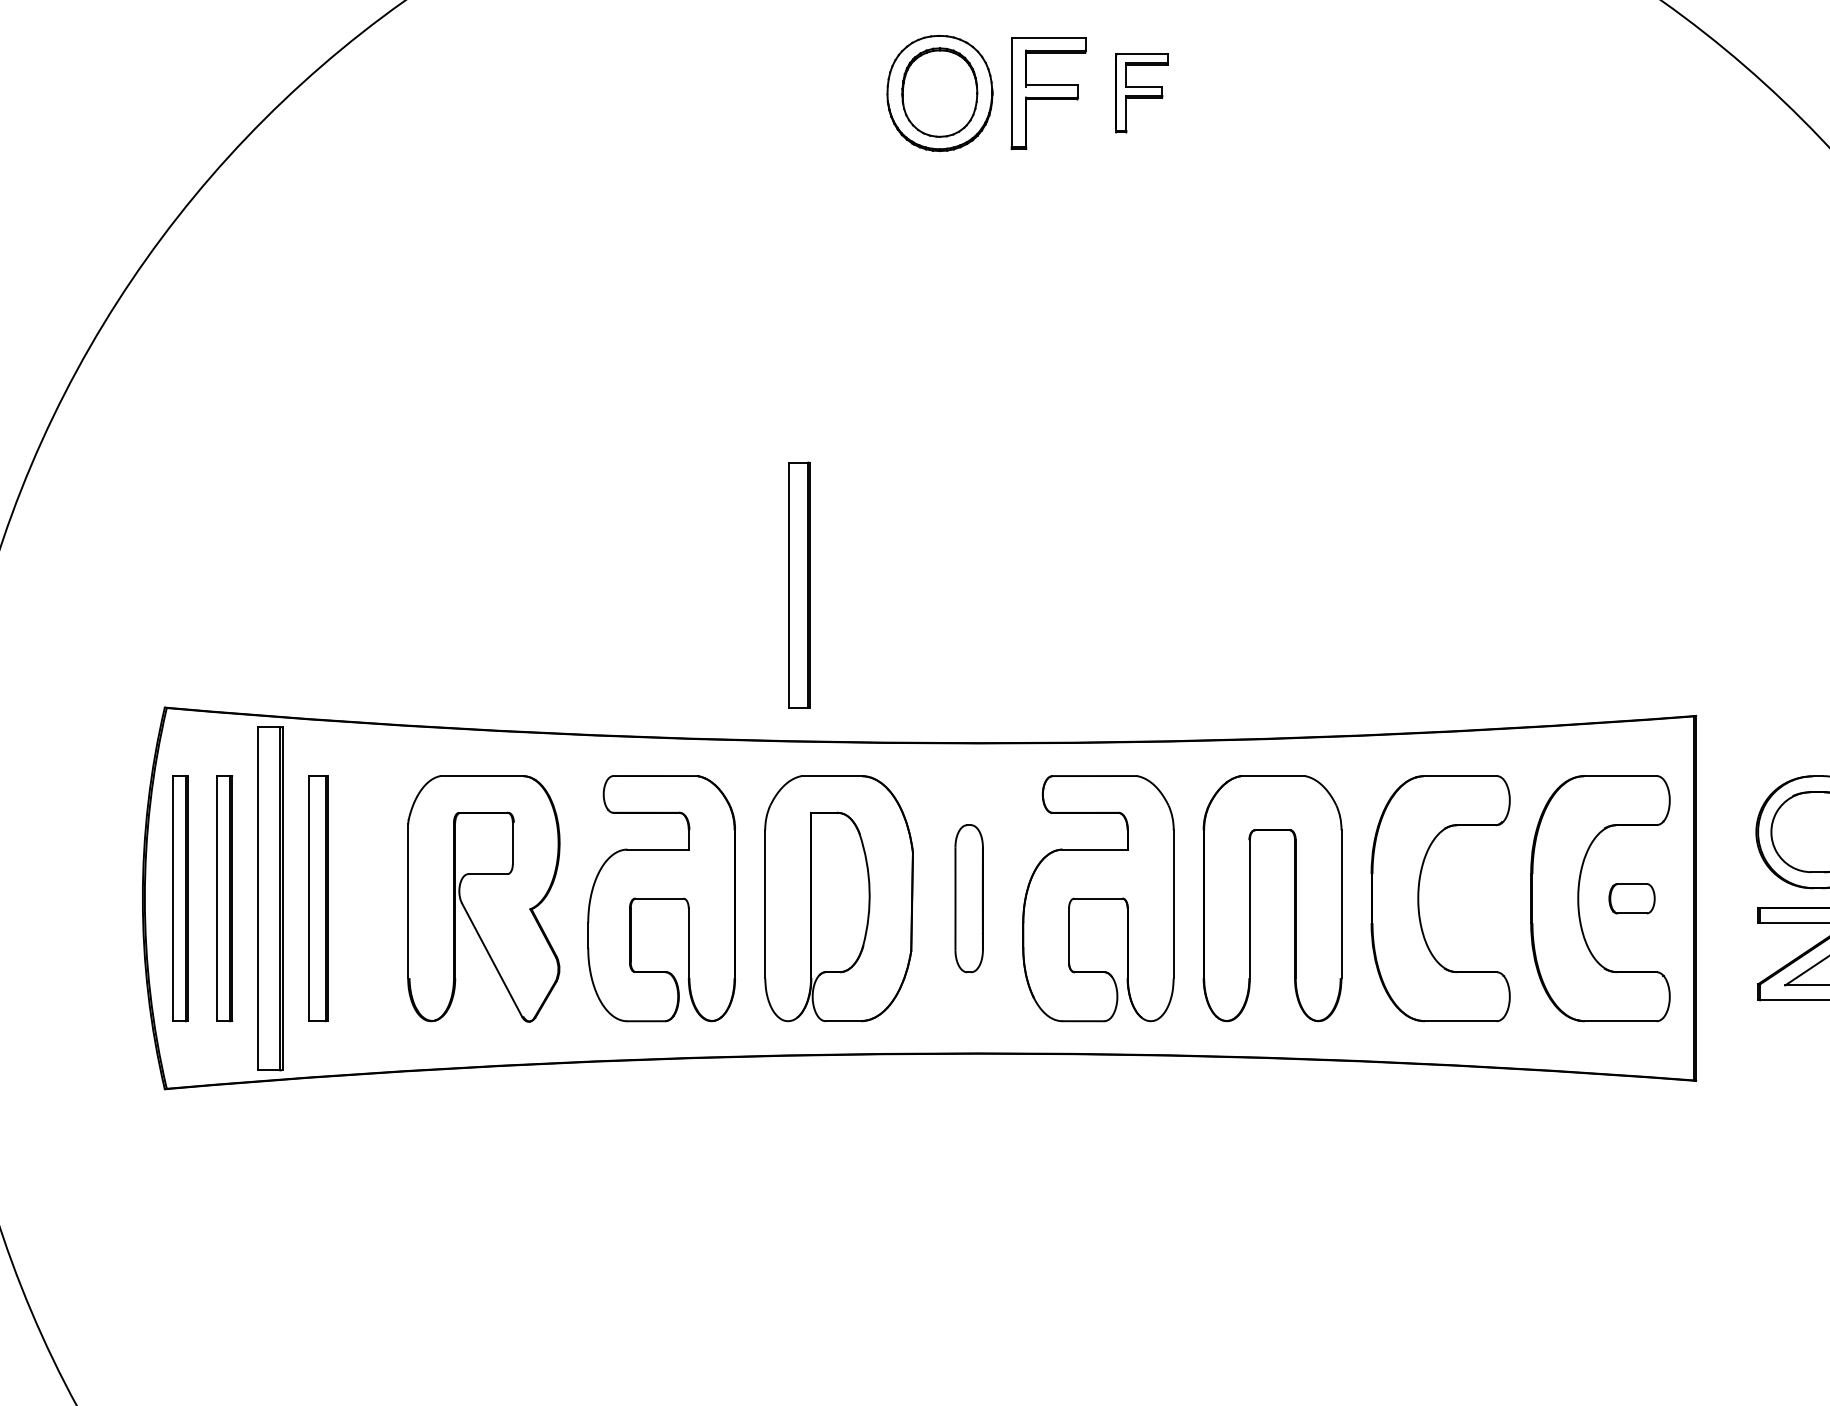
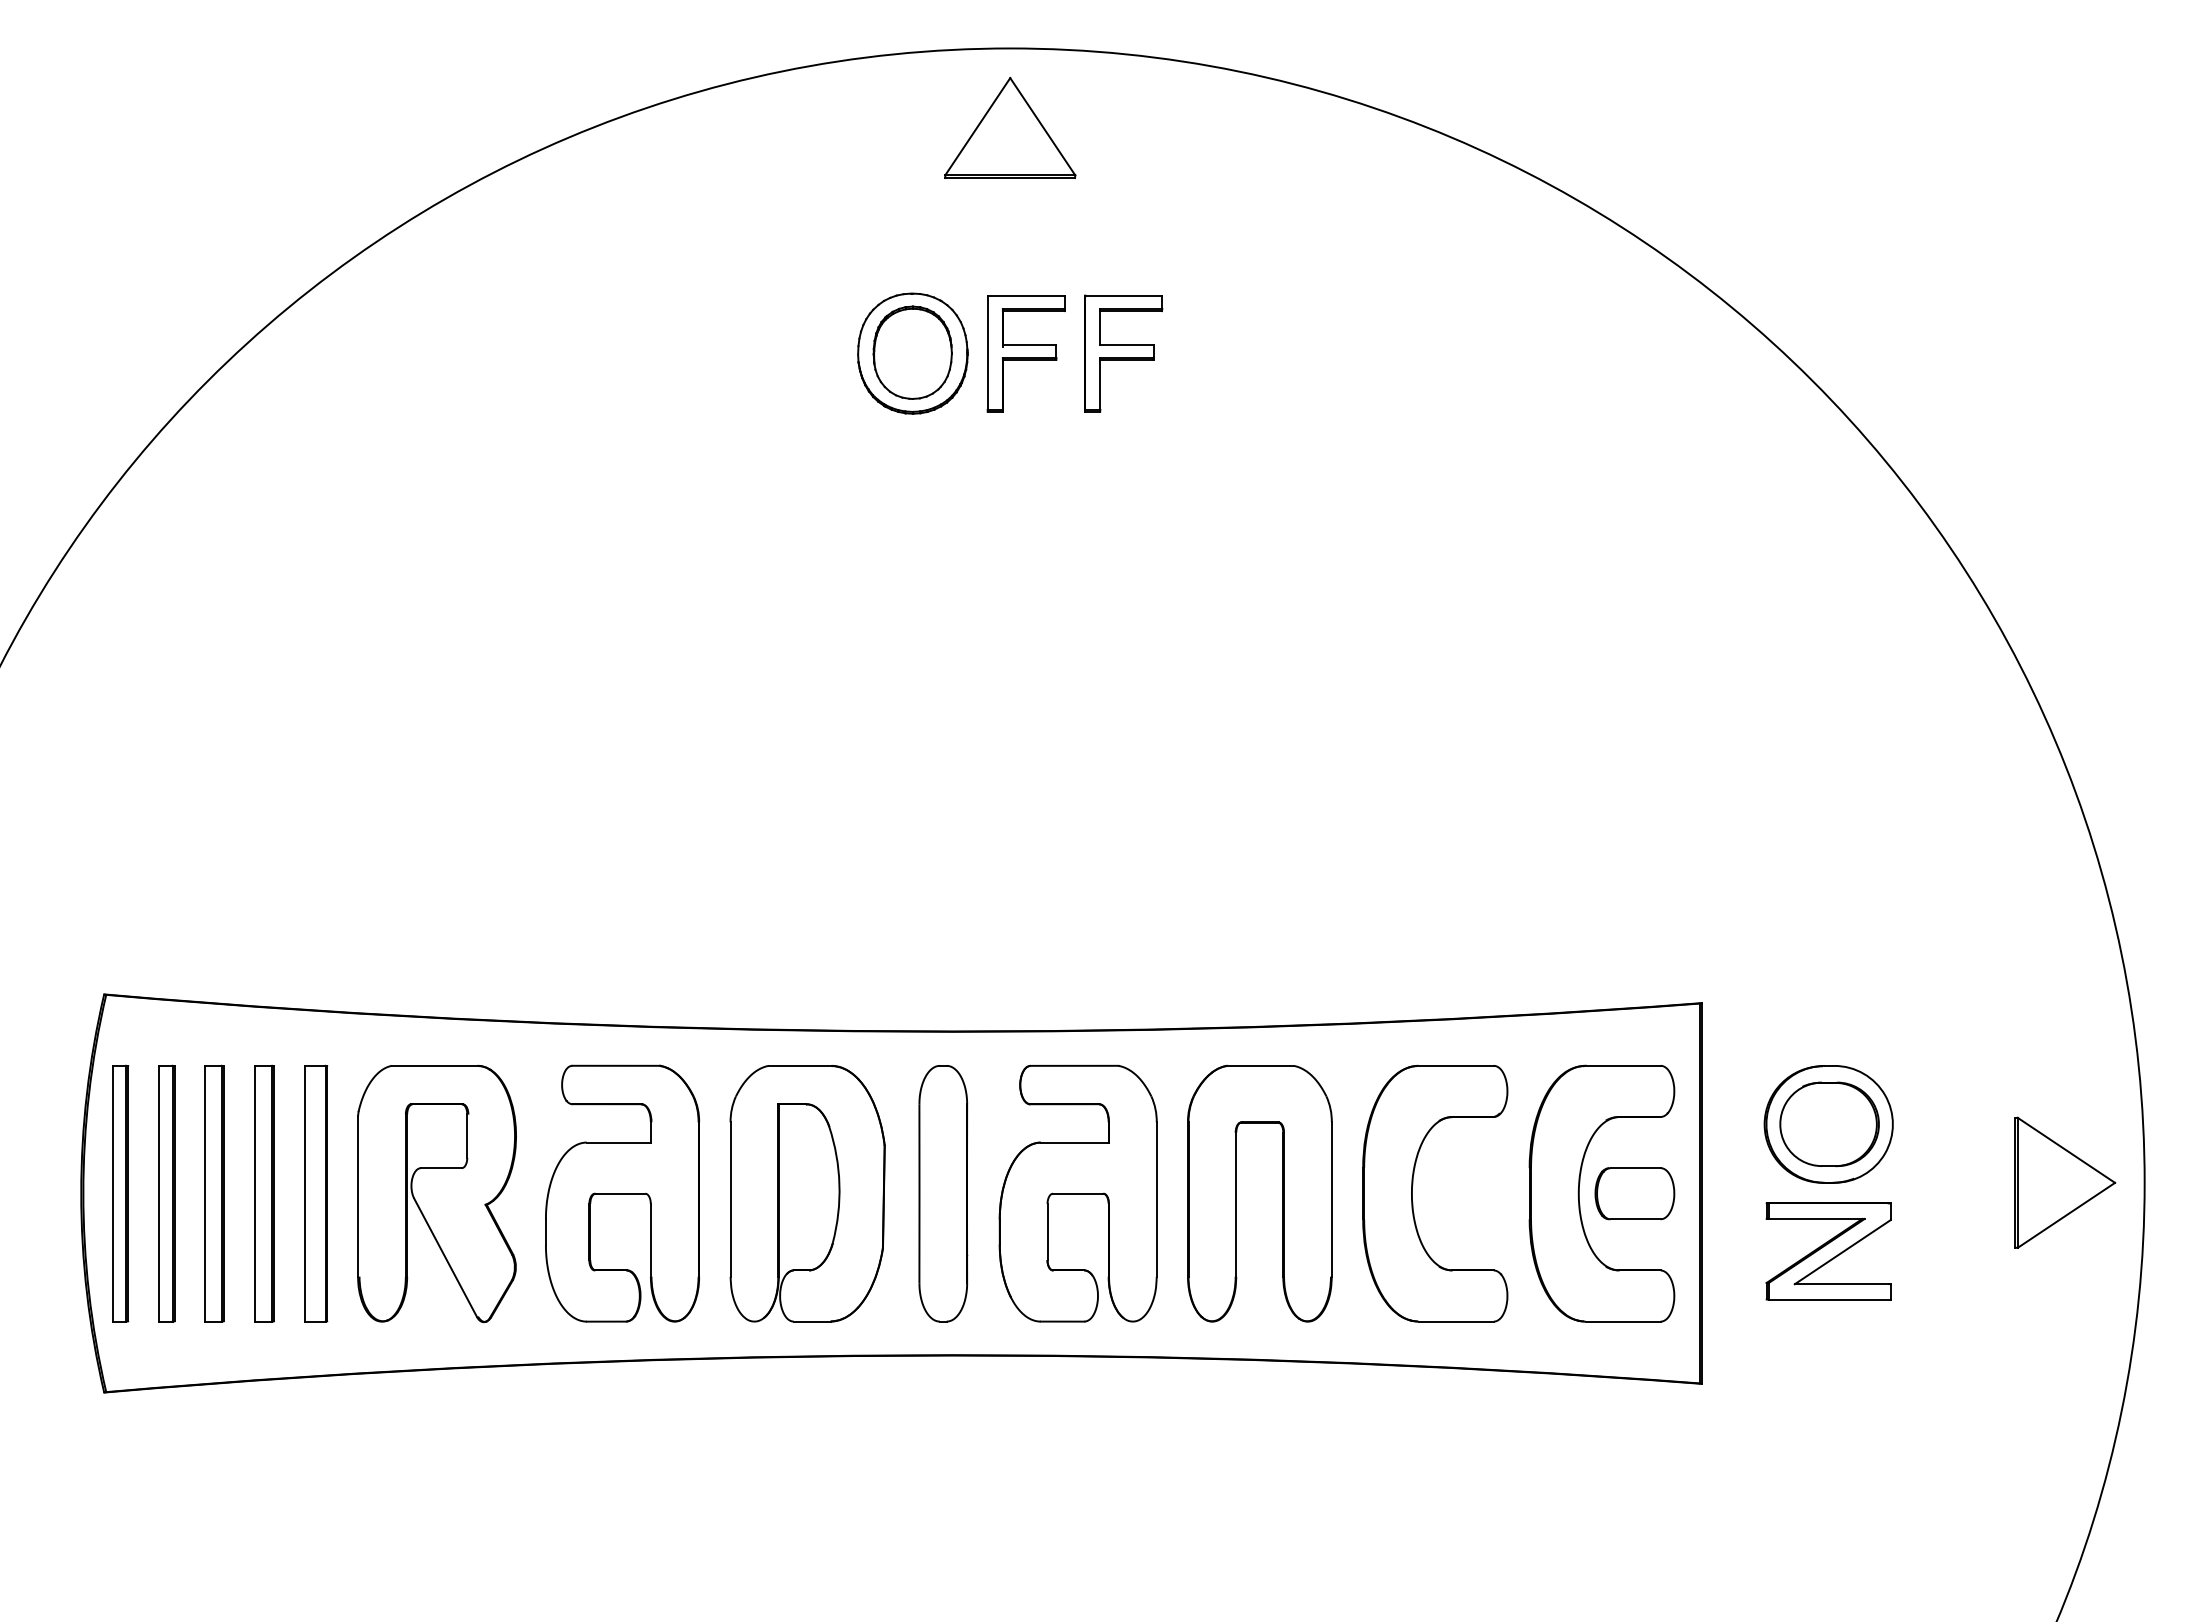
part: (1141, 93) -> (1123, 353), size x1.43
part: (799, 584) -> (316, 1193), moved
part: (270, 898) -> (214, 1193), size x0.71
part: (969, 898) -> (943, 1193), size x1.67
part: (1631, 898) -> (1634, 1193), size x1.67

